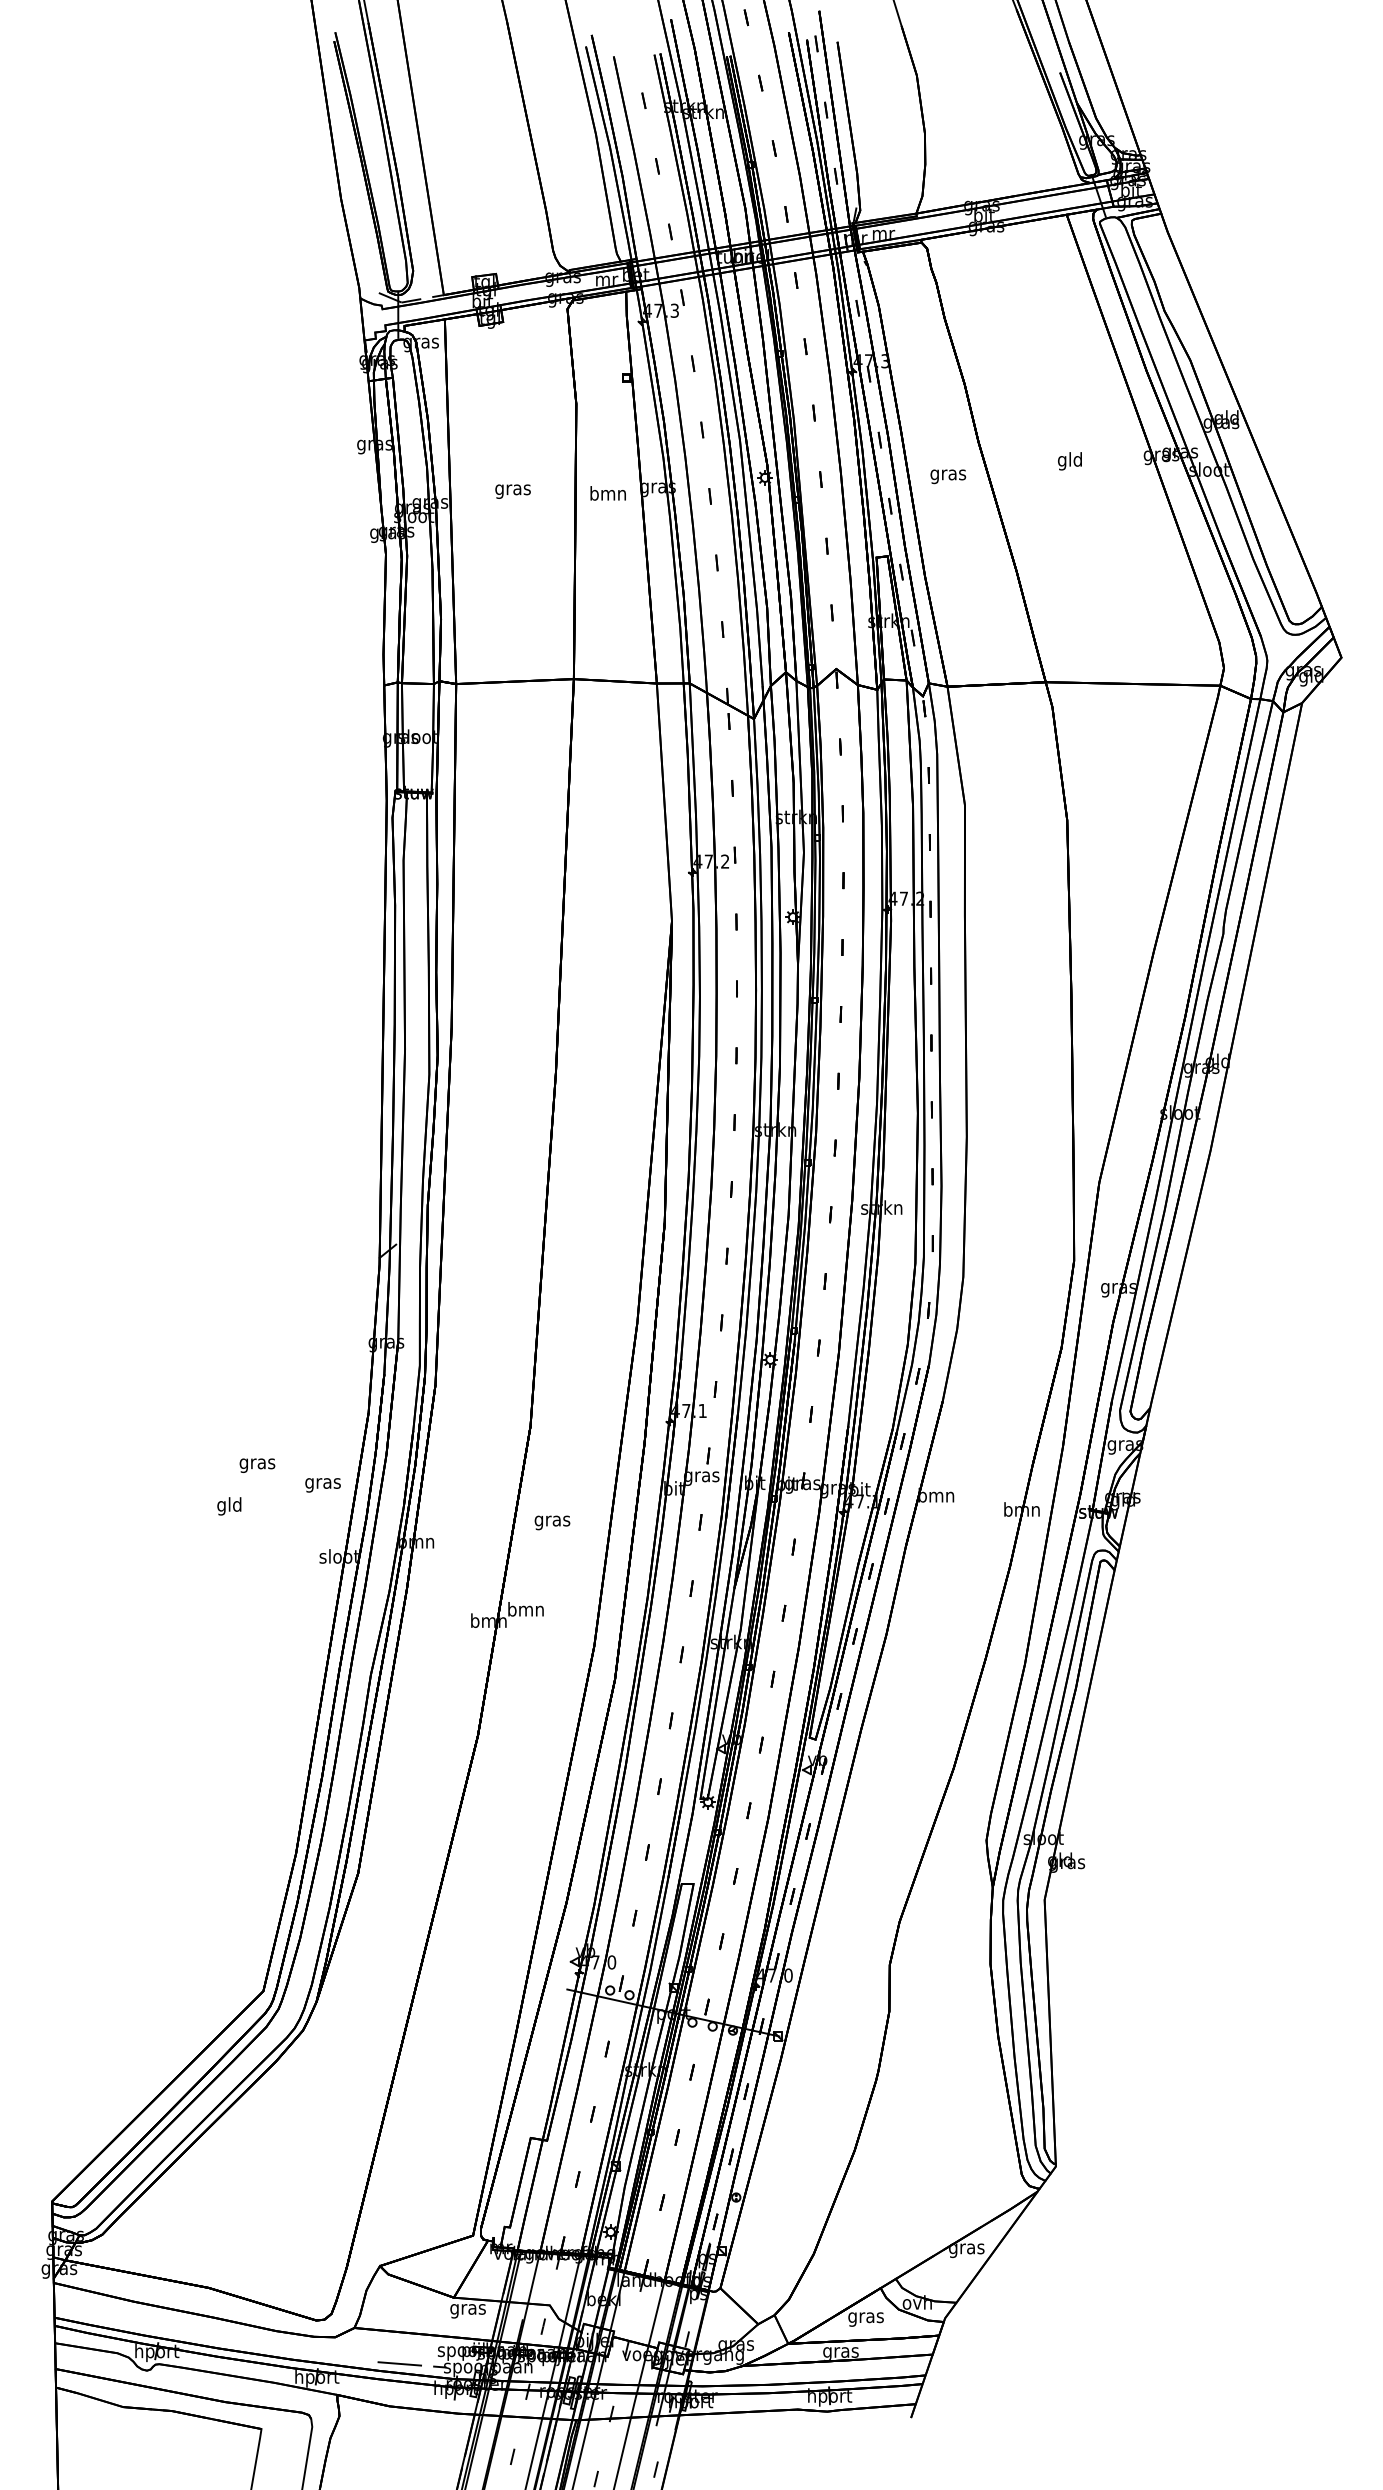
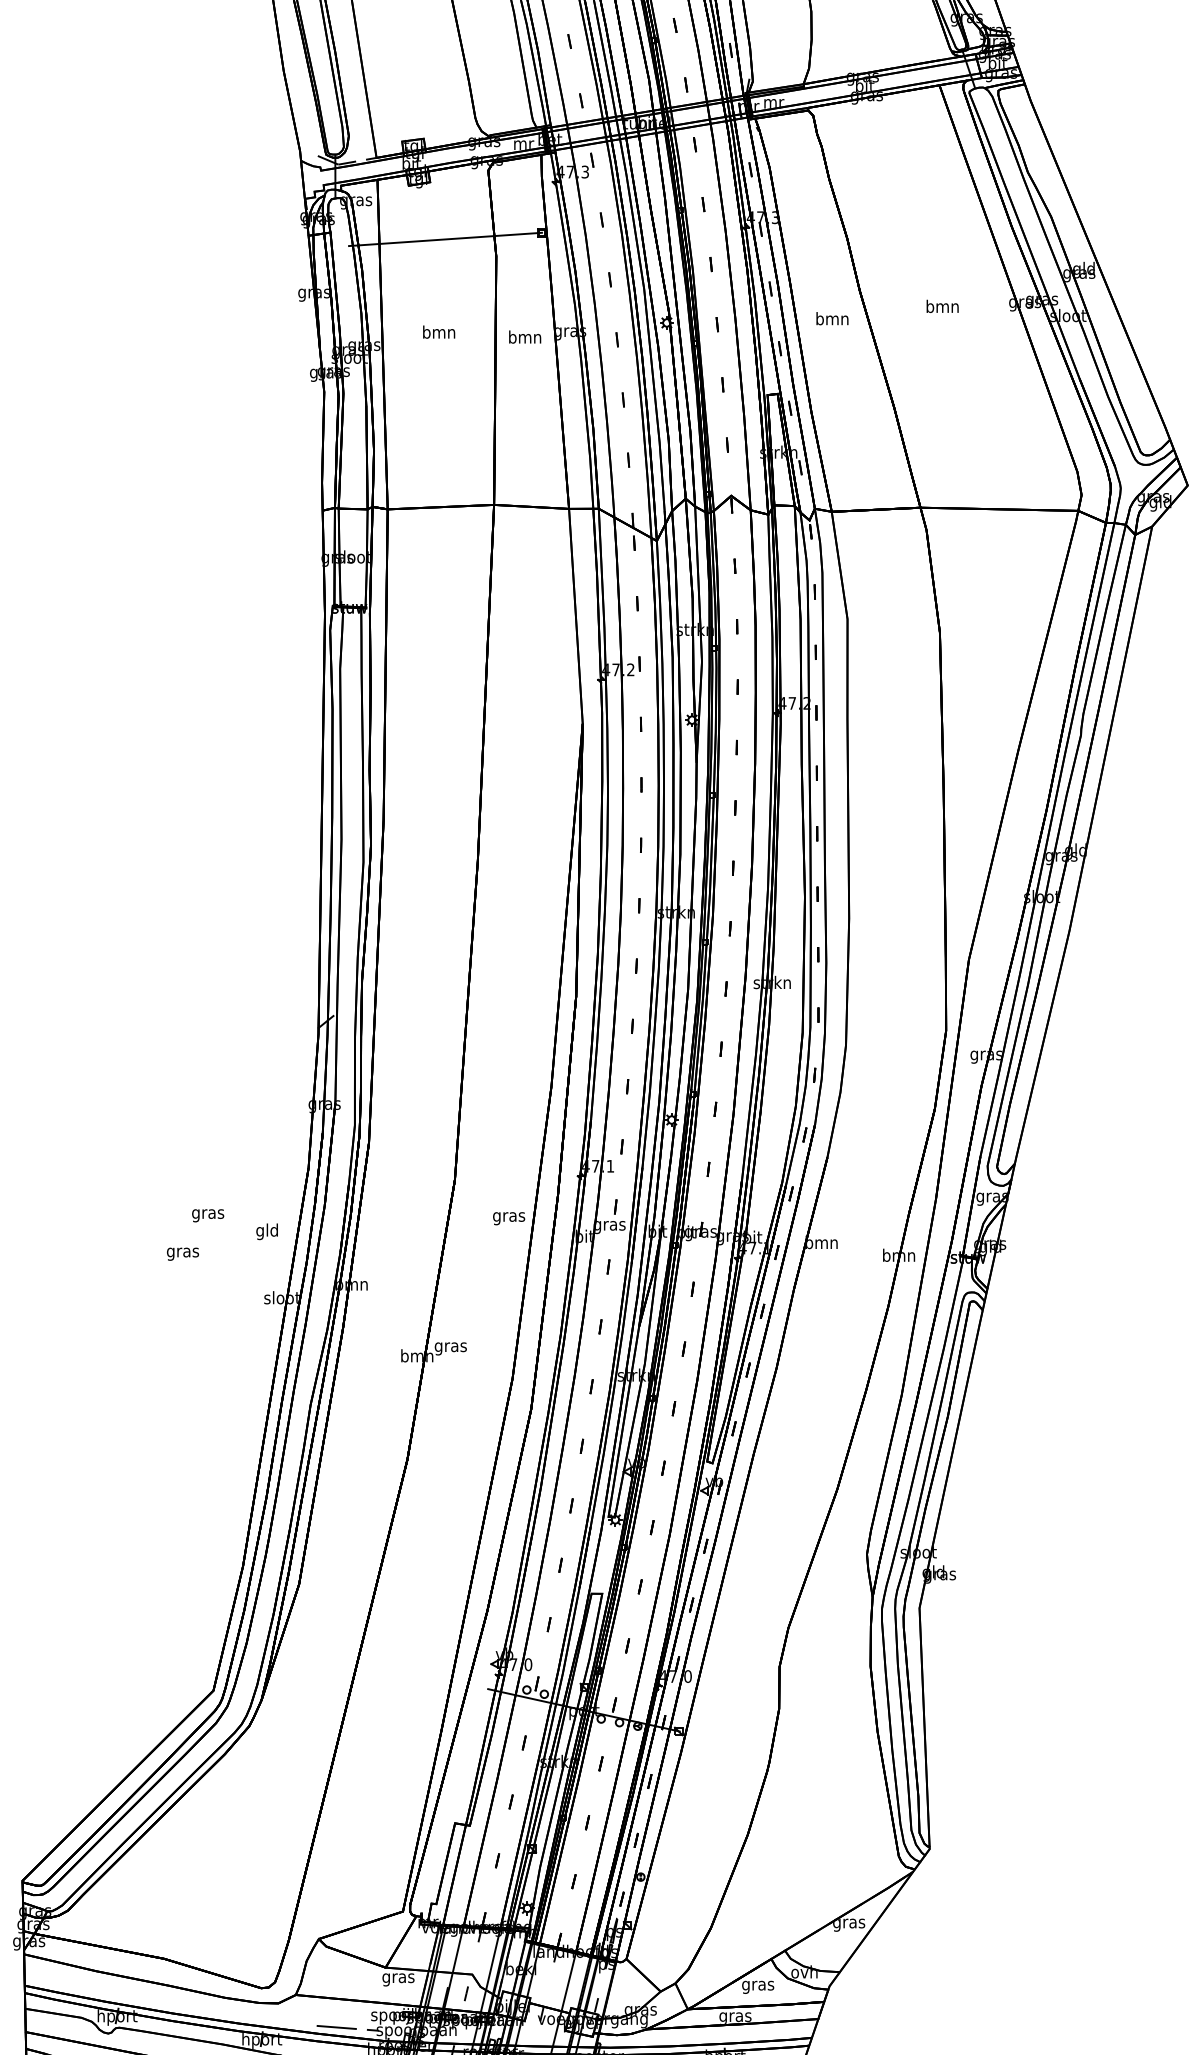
line: (519, 385) -> (444, 239), added
text: (1069, 461) -> (941, 308), gld -> bmn
text: (948, 474) -> (832, 320), gras -> bmn
text: (512, 489) -> (438, 333), gras -> bmn
text: (322, 1483) -> (266, 1231), gras -> gld
text: (229, 1506) -> (182, 1252), gld -> gras
text: (552, 1522) -> (509, 1218), moved
text: (525, 1611) -> (450, 1347), bmn -> gras

